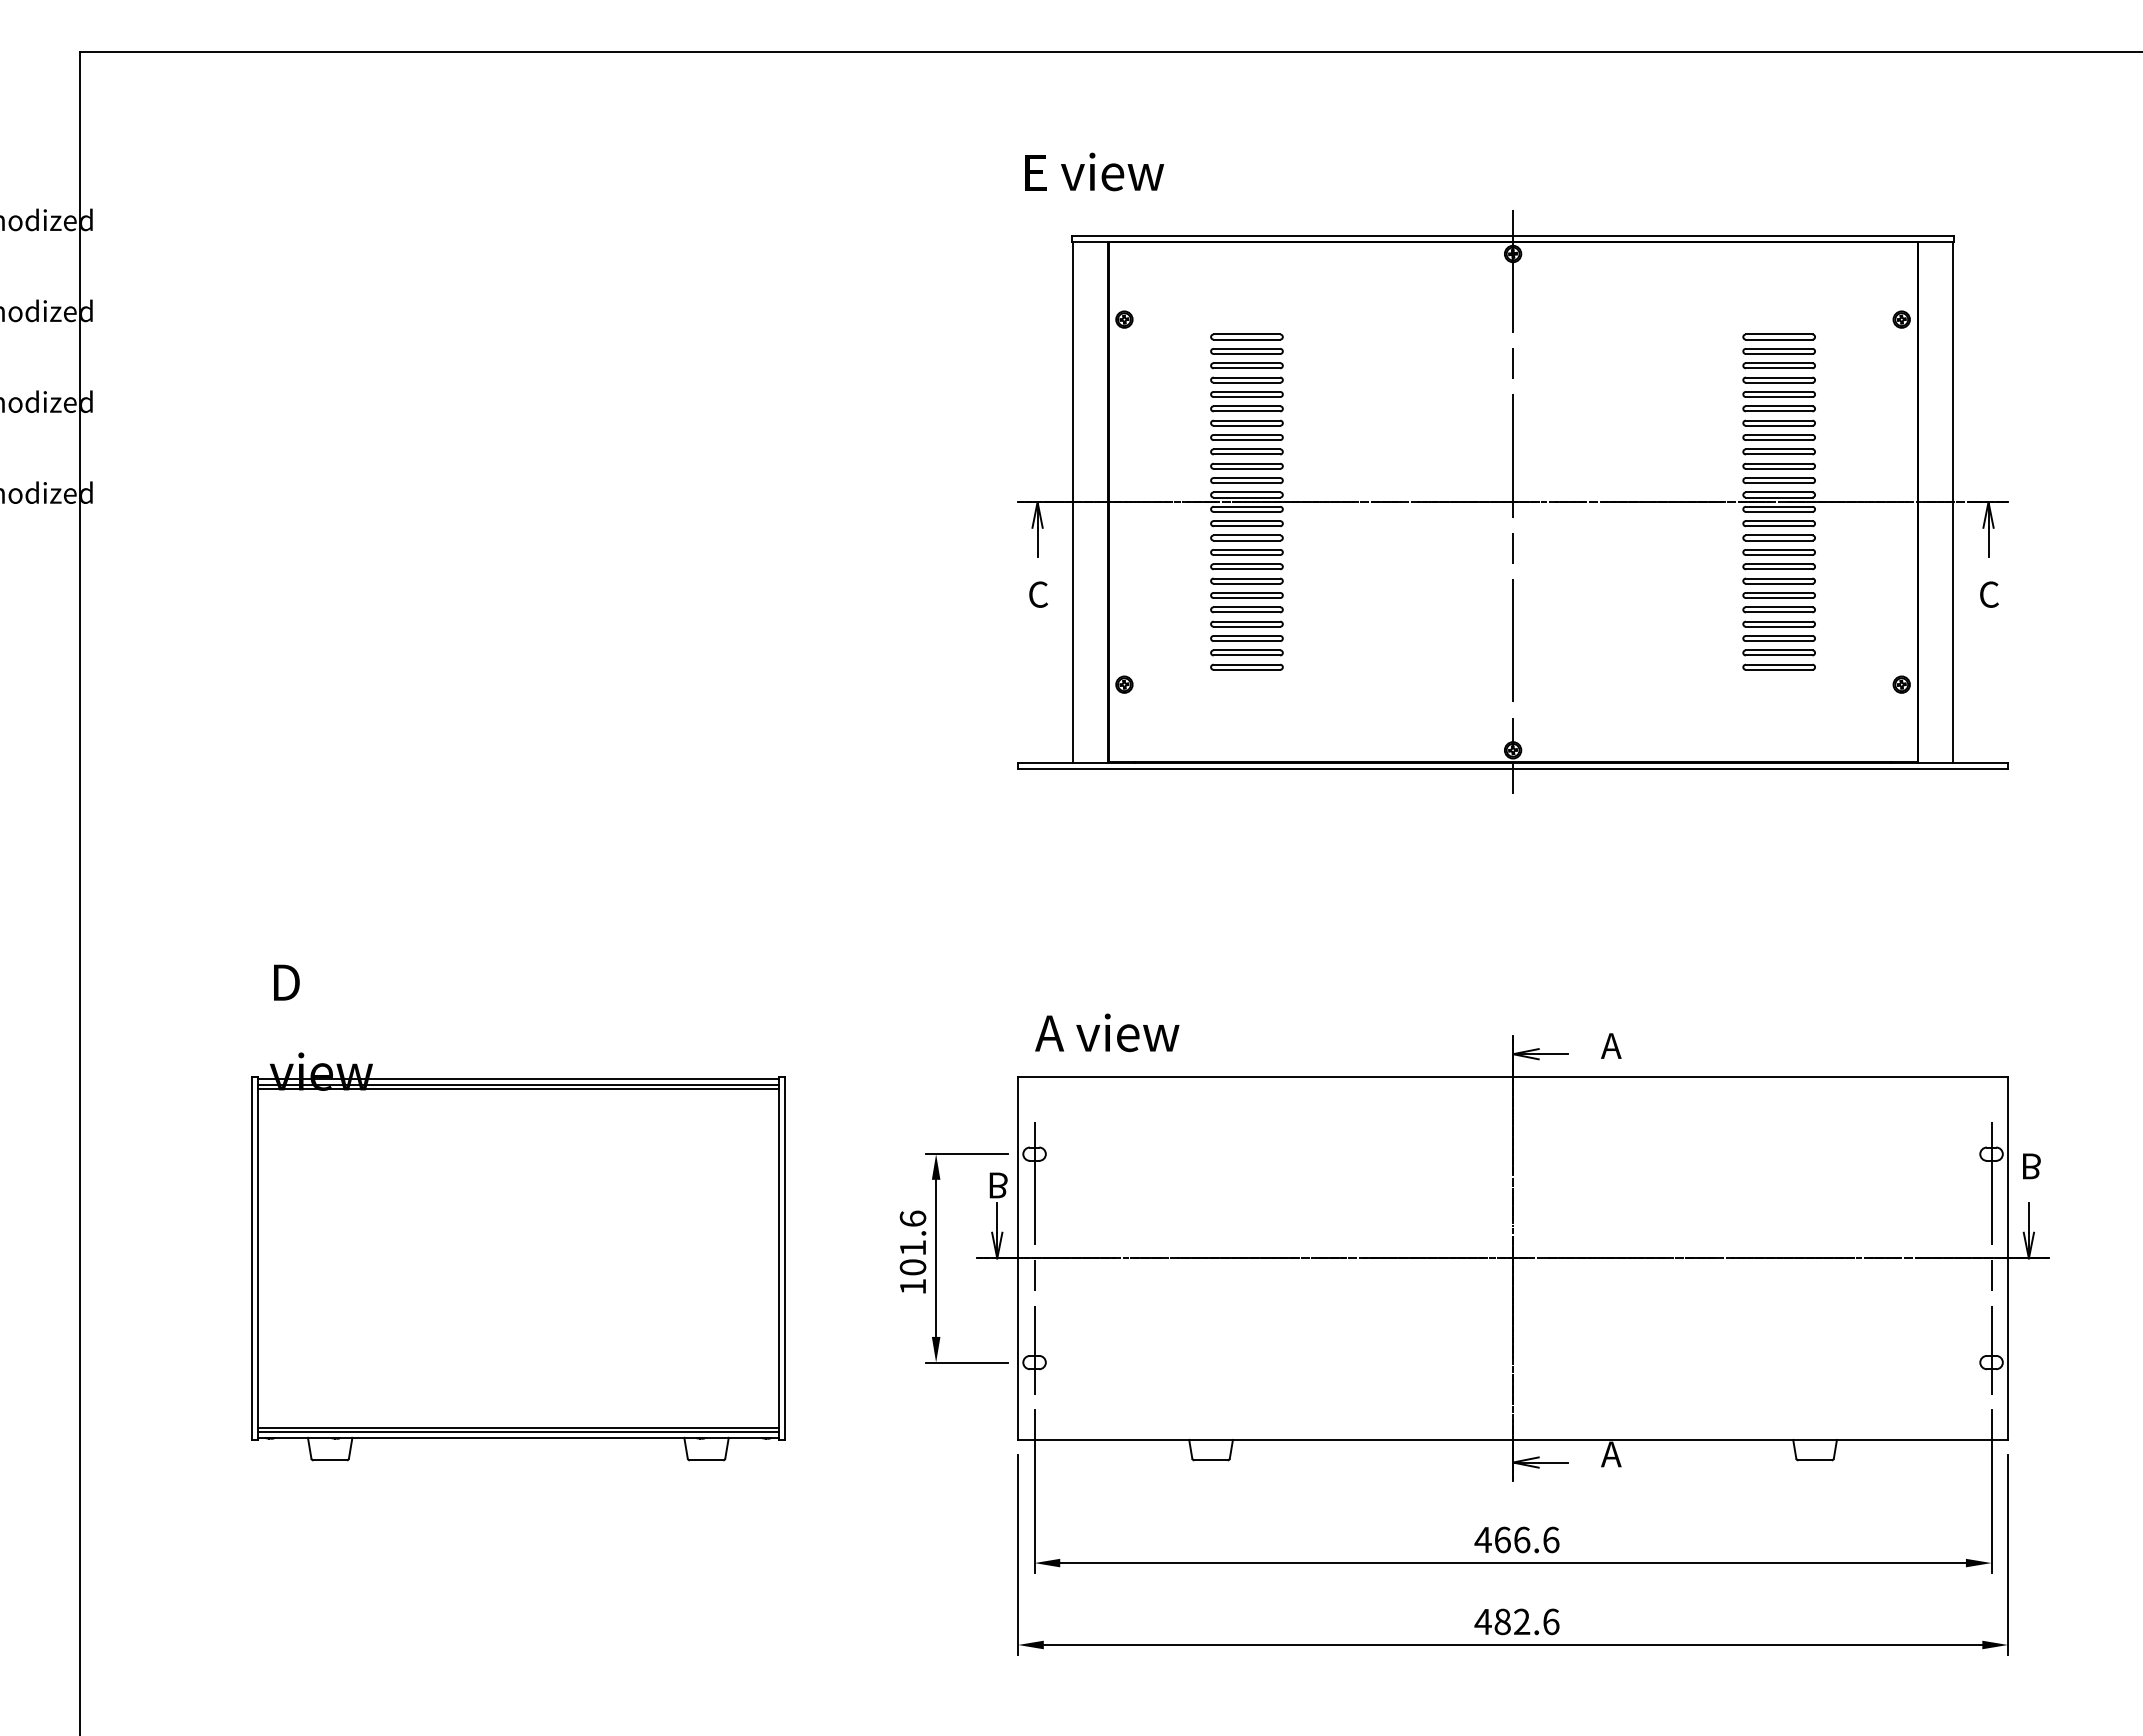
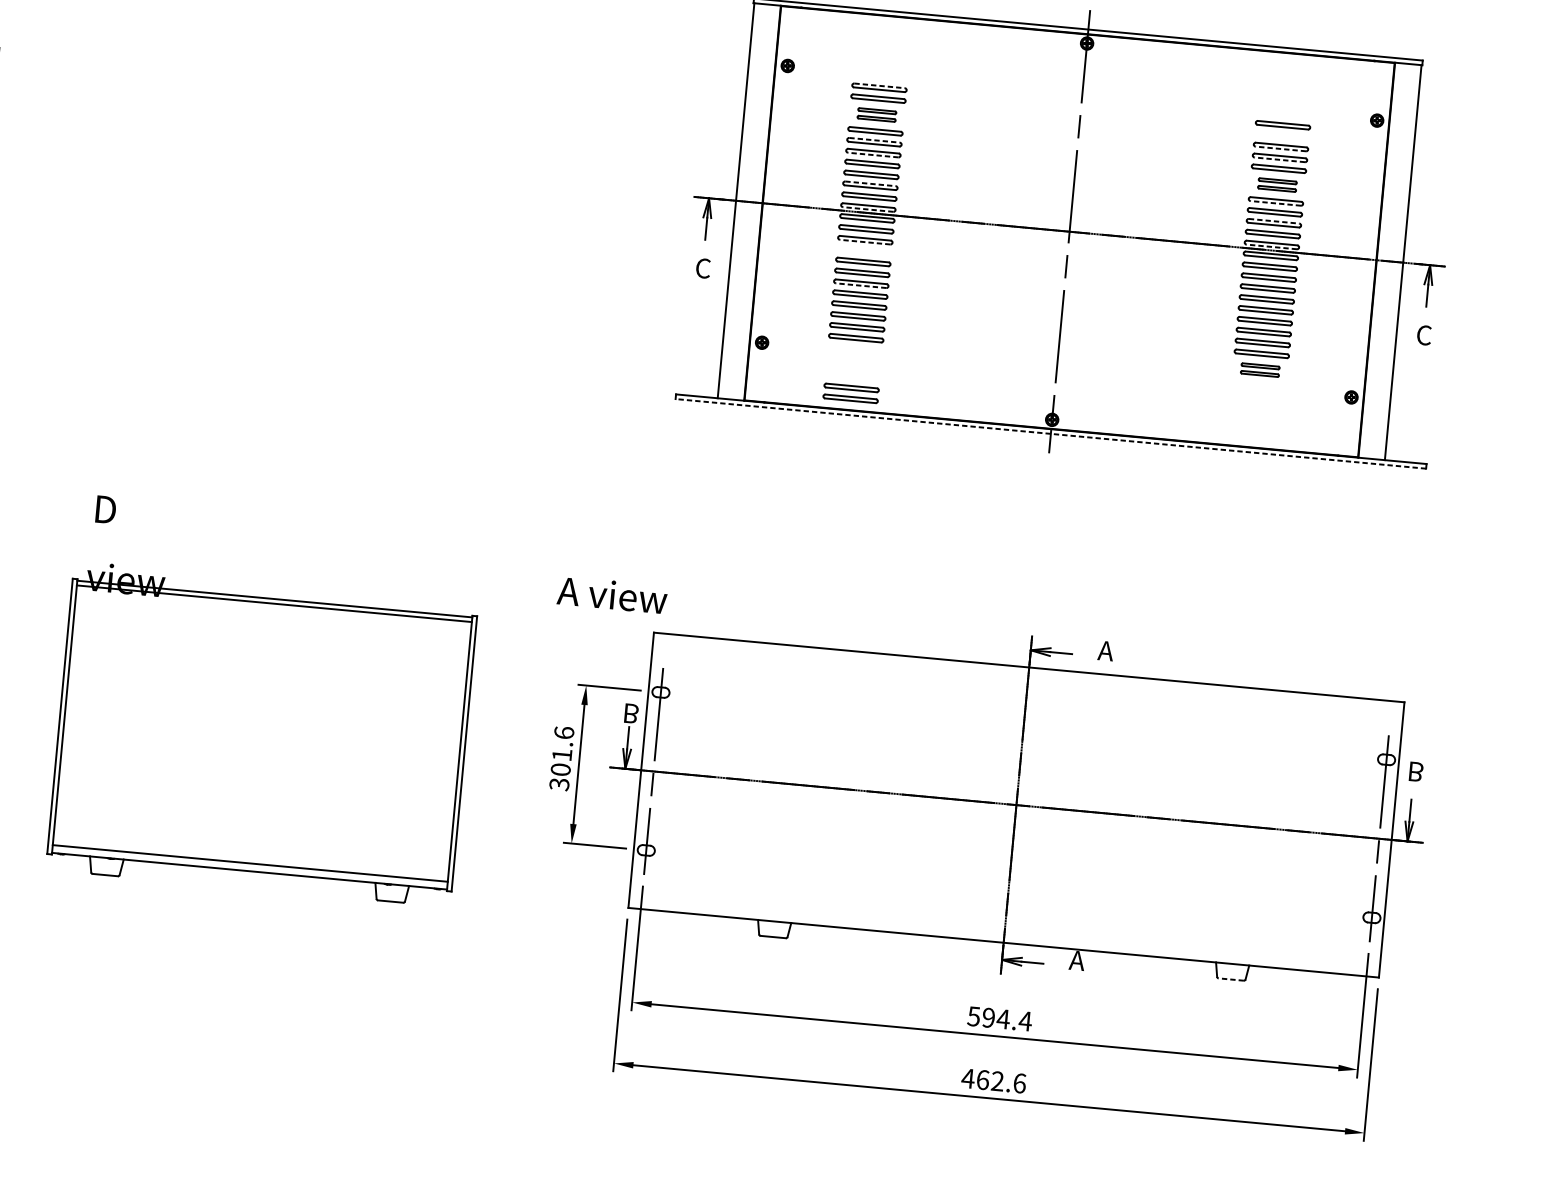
line: (1247, 334) -> (880, 85), solid -> dashed
part: (1778, 351) -> (1281, 136), removed
line: (1778, 368) -> (1280, 149), solid -> dashed
part: (1246, 372) -> (876, 114), size x0.7
line: (1778, 382) -> (1279, 159), solid -> dashed
line: (1247, 406) -> (874, 140), solid -> dashed
part: (1778, 415) -> (1276, 184), size x0.7
line: (1246, 425) -> (872, 154), solid -> dashed
line: (1778, 440) -> (1275, 203), solid -> dashed
line: (1247, 463) -> (870, 183), solid -> dashed
line: (1779, 463) -> (1274, 221), solid -> dashed
line: (1246, 497) -> (867, 209), solid -> dashed
line: (1778, 497) -> (1271, 246), solid -> dashed
line: (1246, 540) -> (864, 242), solid -> dashed
part: (1246, 552) -> (863, 251), removed
line: (1246, 598) -> (860, 286), solid -> dashed
part: (1778, 659) -> (1259, 369), size x0.7
part: (1246, 739) -> (850, 392), added
line: (1513, 768) -> (1051, 433), solid -> dashed
text: (1107, 1032) -> (612, 594), moved
line: (517, 1089) -> (273, 607), removed
text: (912, 1287) -> (559, 784), 101.6 -> 301.6
line: (517, 1431) -> (249, 866), removed
line: (1815, 1460) -> (1231, 979), solid -> dashed
text: (1516, 1539) -> (999, 1018), 466.6 -> 594.4
text: (1502, 1621) -> (982, 1079), 482.6 -> 462.6

